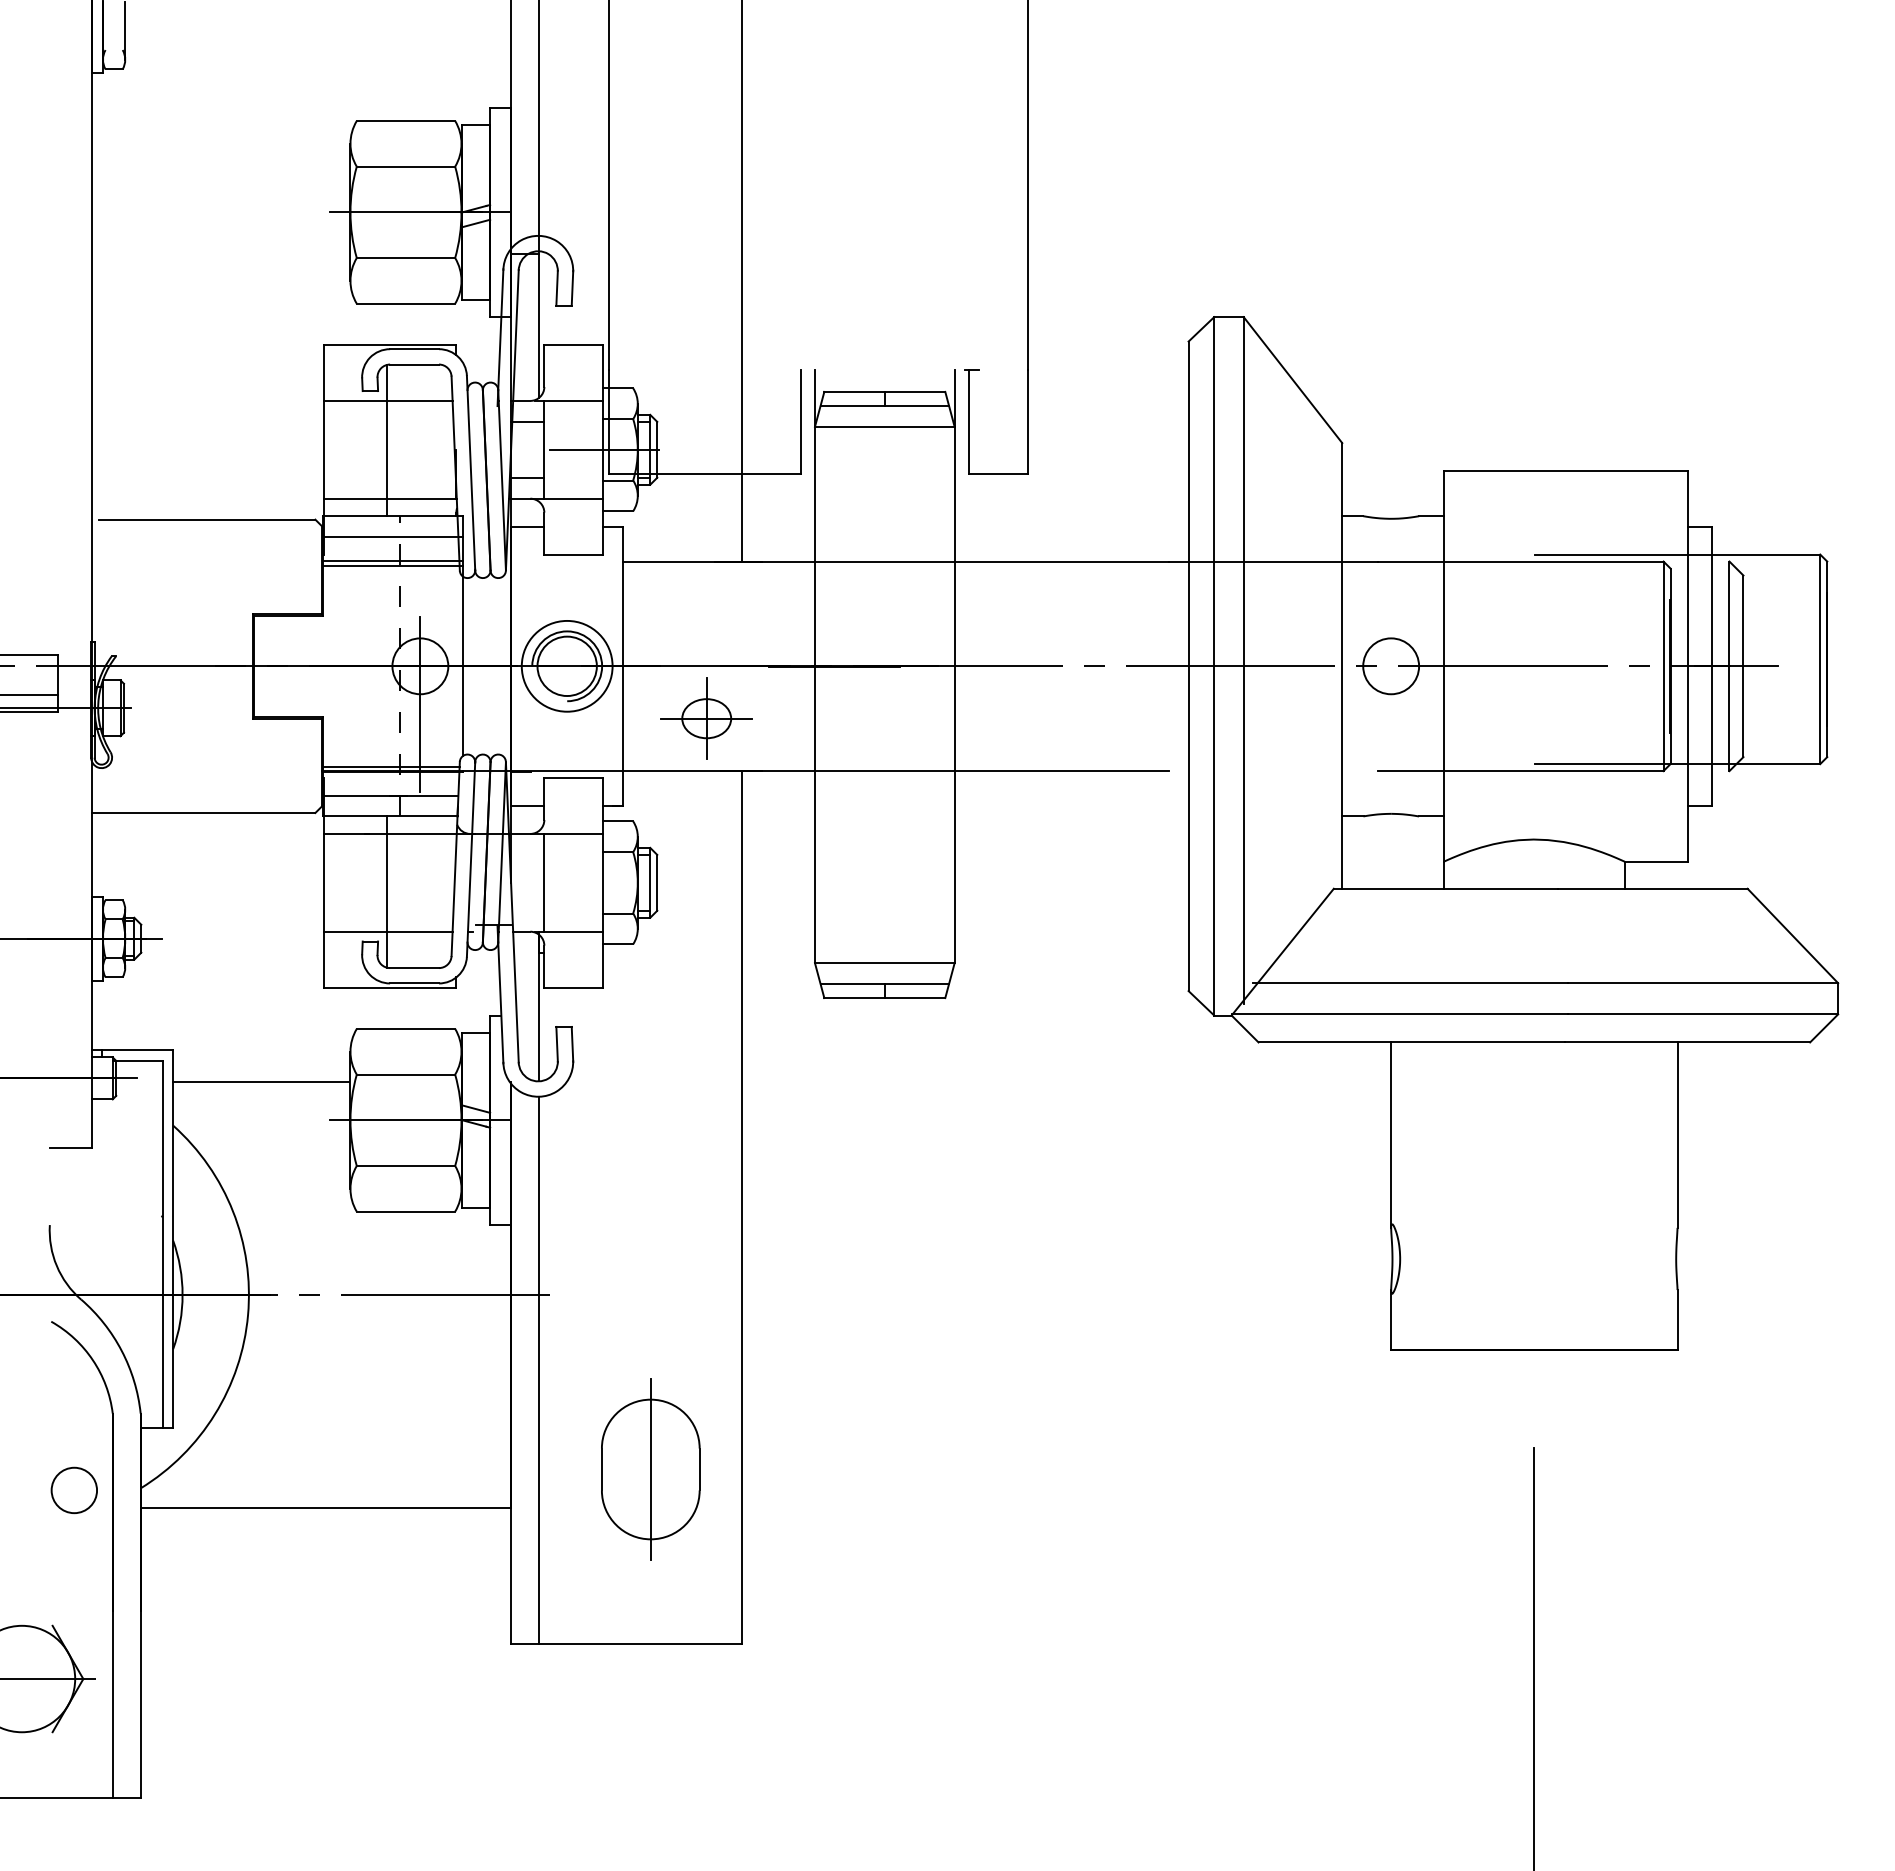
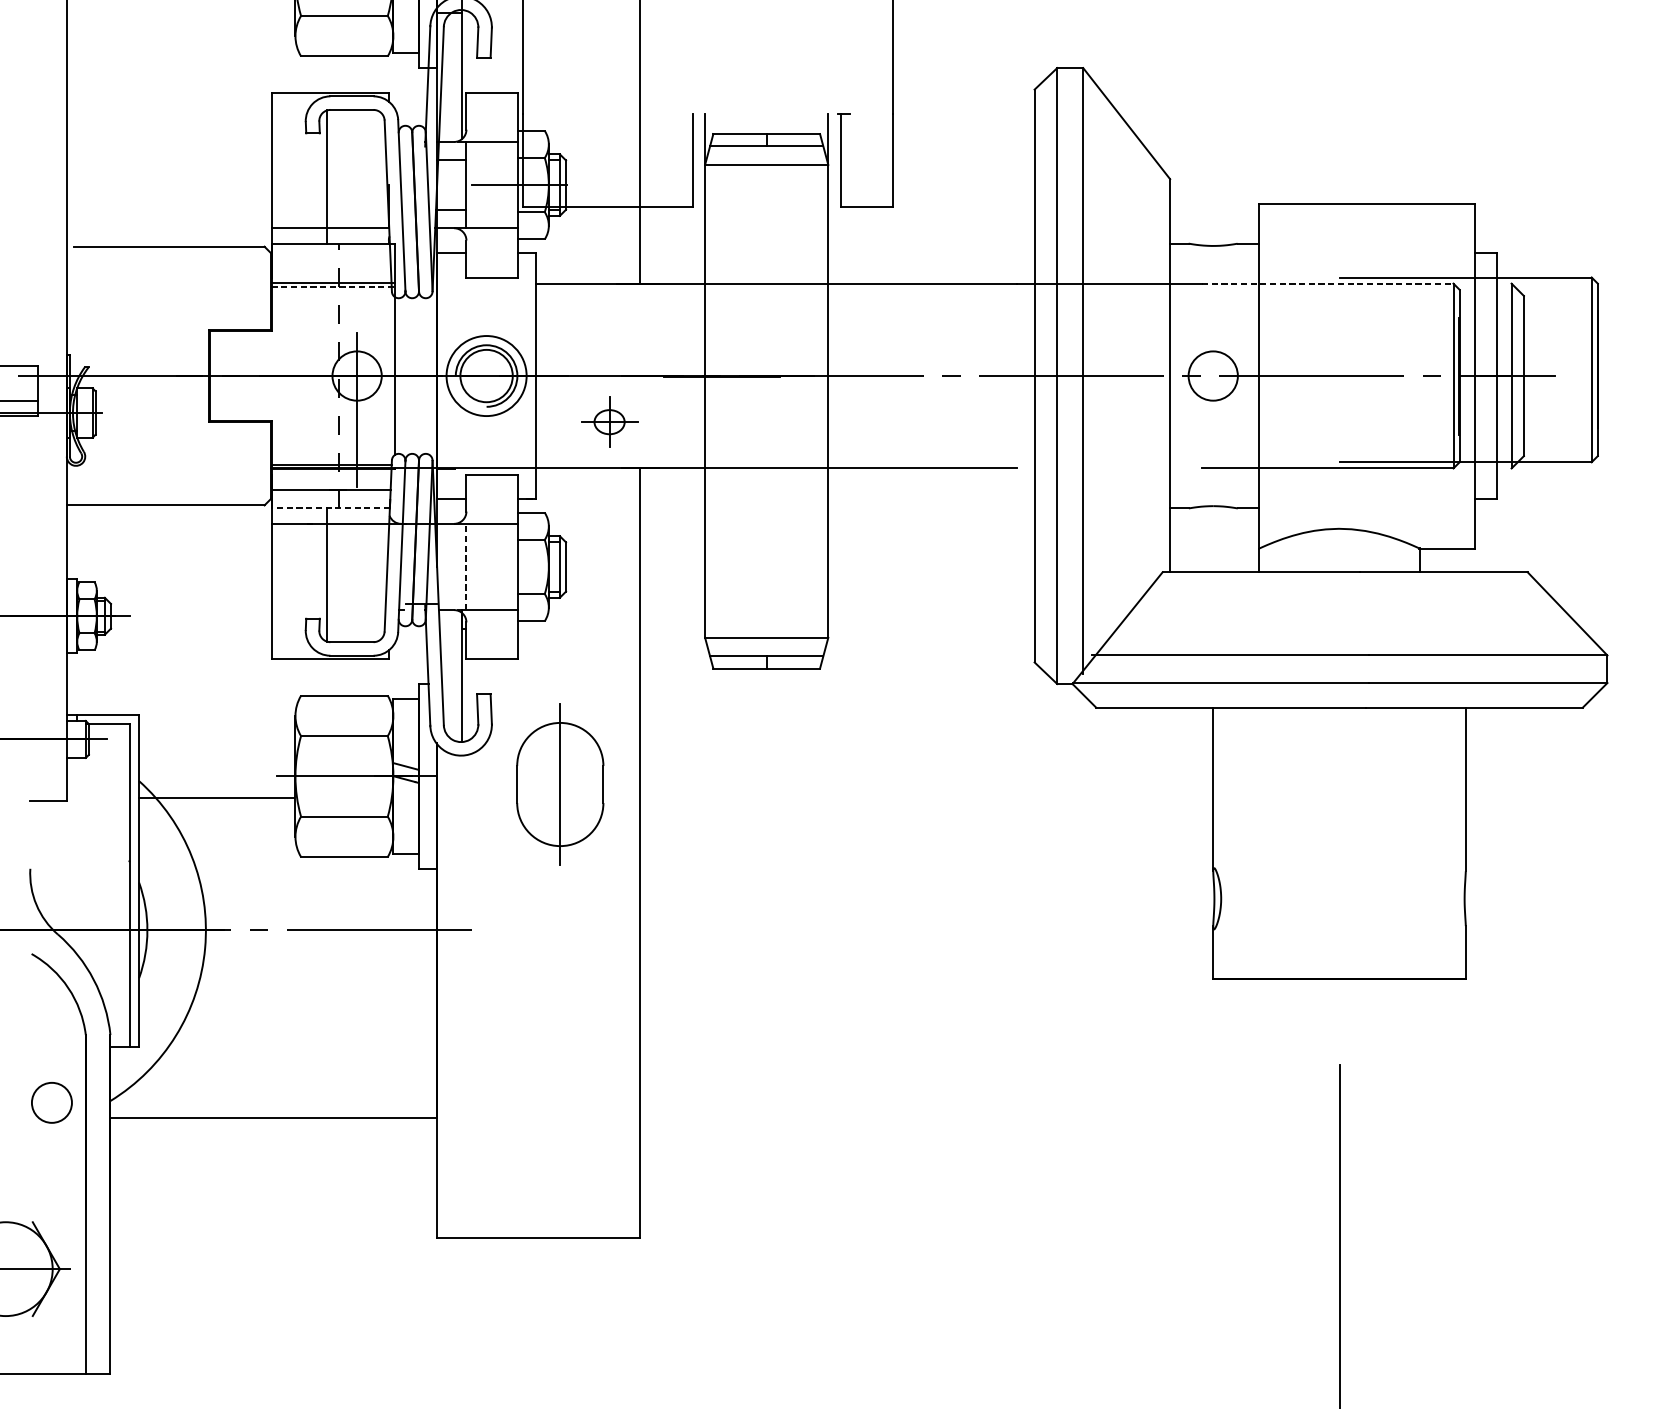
line: (387, 400) -> (328, 141), removed
line: (393, 537) -> (333, 262), removed
line: (1521, 561) -> (1328, 283), solid -> dashed
line: (393, 565) -> (333, 287), solid -> dashed
part: (706, 718) -> (609, 422), size x0.7
line: (389, 816) -> (329, 508), solid -> dashed
line: (544, 882) -> (466, 566), solid -> dashed
line: (387, 931) -> (328, 609), removed
line: (261, 1081) -> (217, 797), moved
line: (539, 1370) -> (462, 997), removed
part: (650, 1469) -> (560, 784), moved

